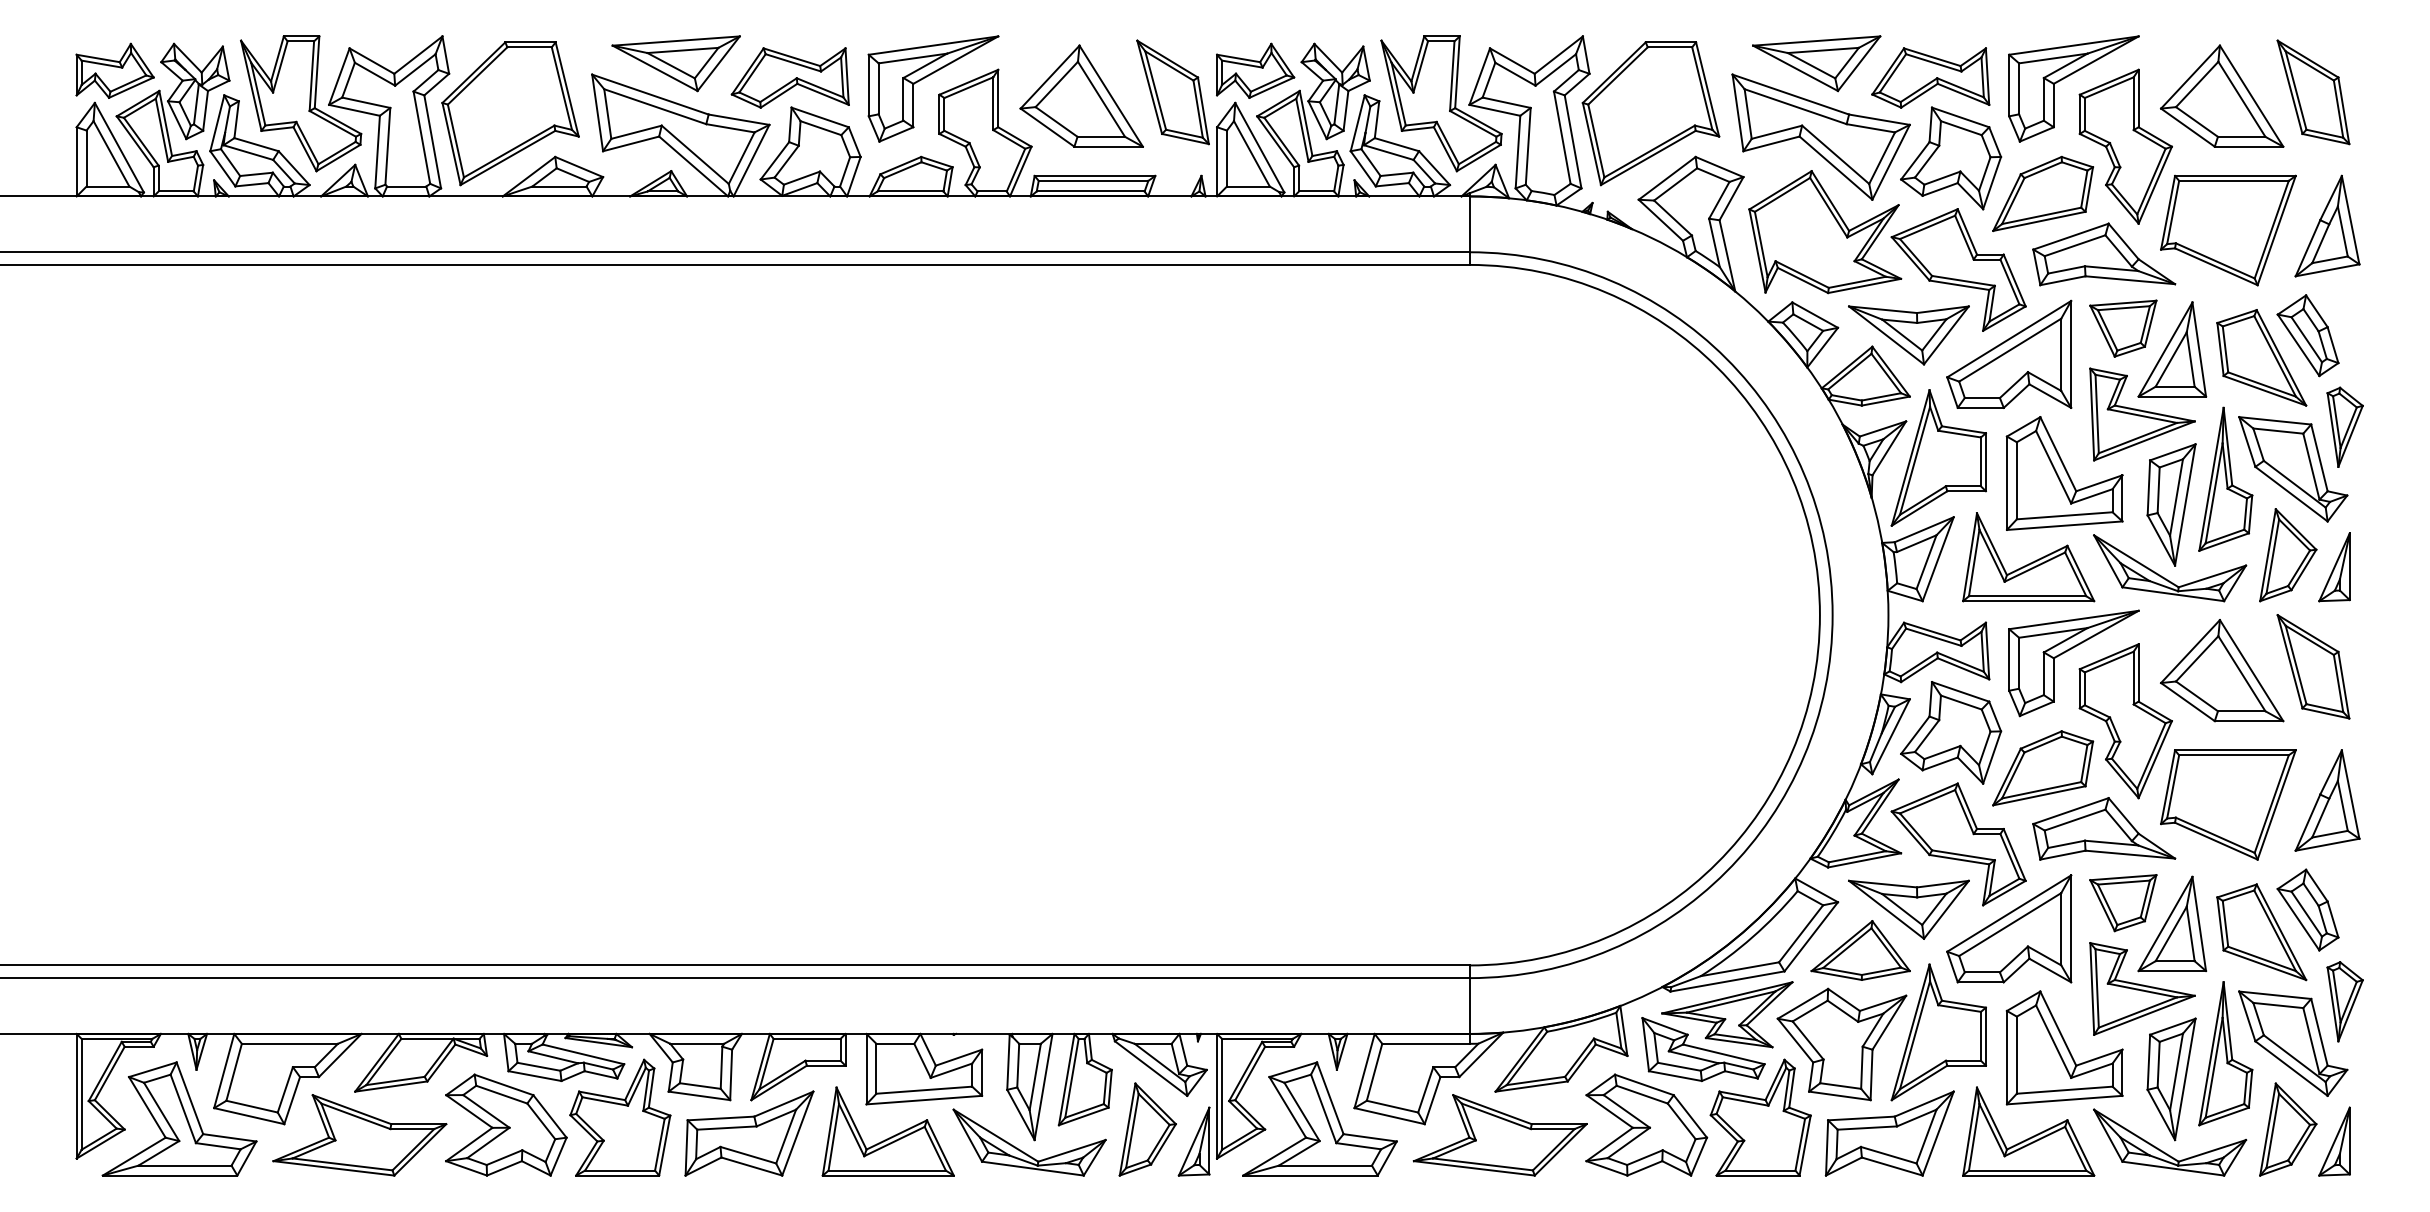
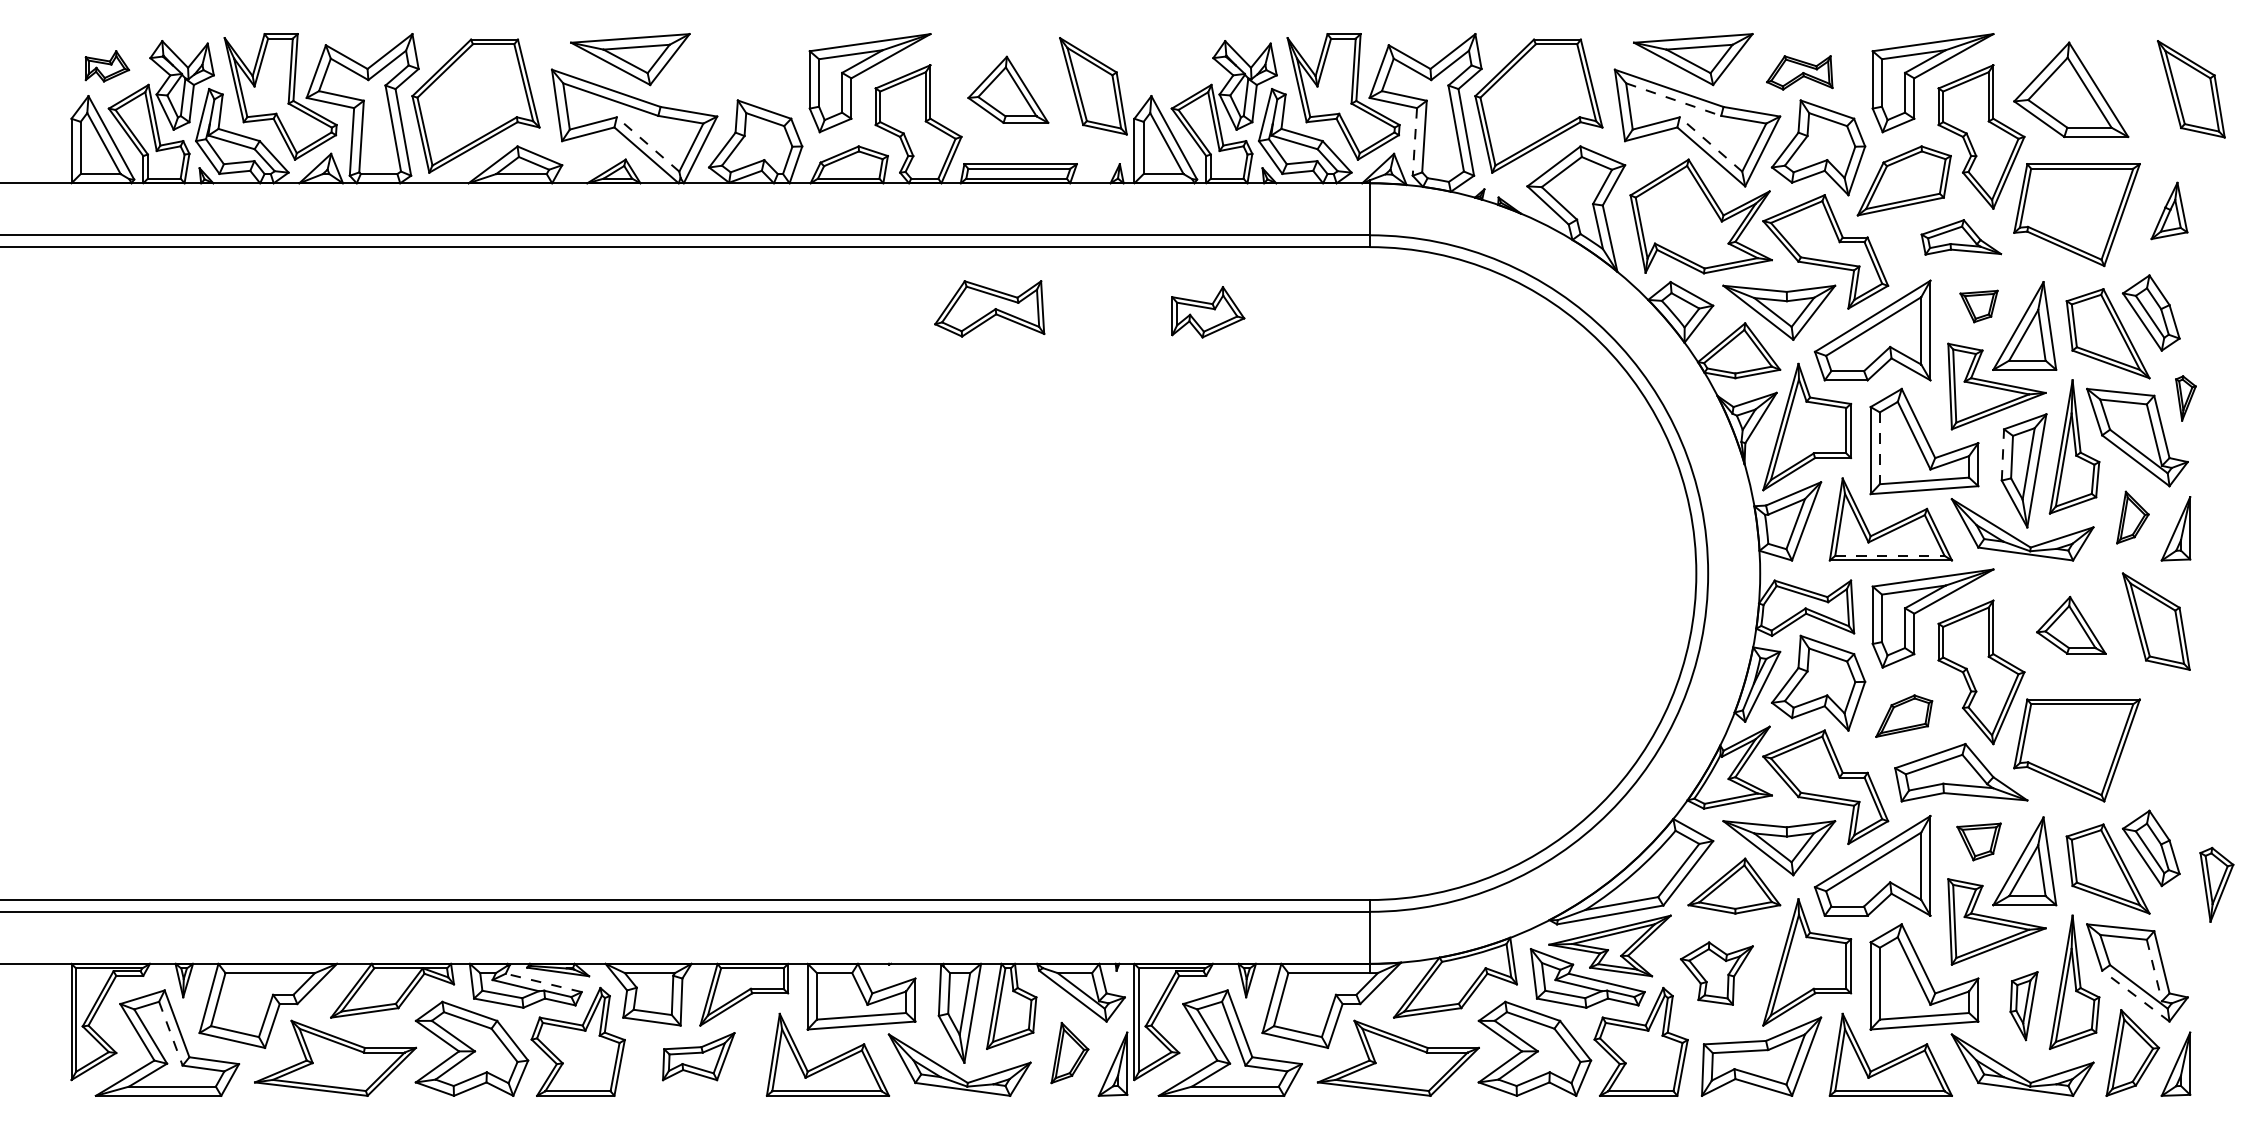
part: (115, 71) -> (107, 66), size x0.6
part: (1255, 71) -> (1208, 312), moved
part: (790, 77) -> (989, 308), moved
part: (1930, 77) -> (1799, 72), size x0.6
part: (2313, 92) -> (2191, 89), moved
part: (1081, 95) -> (1008, 89), size x0.7
line: (1796, 106) -> (1674, 99), solid -> dashed
line: (1517, 151) -> (1414, 141), solid -> dashed
line: (694, 154) -> (647, 144), solid -> dashed
line: (1835, 154) -> (1710, 144), solid -> dashed
part: (2327, 225) -> (2169, 210), size x0.6
part: (2104, 254) -> (1961, 237), size x0.6
part: (2122, 328) -> (1978, 306), size x0.6
part: (2344, 427) -> (2185, 398), size x0.6
line: (2016, 481) -> (1879, 448), solid -> dashed
line: (2148, 487) -> (2002, 454), solid -> dashed
part: (2287, 555) -> (2132, 517), size x0.6
line: (2027, 595) -> (1889, 555), solid -> dashed
part: (2222, 670) -> (2071, 625), size x0.6
part: (2042, 767) -> (1903, 715), size x0.6
part: (2327, 800) -> (2169, 746), removed
part: (2122, 902) -> (1978, 841), size x0.7
part: (2344, 1001) -> (2216, 884), moved
line: (2311, 1041) -> (2154, 970), solid -> dashed
part: (1841, 1044) -> (1716, 973), size x0.6
line: (583, 1053) -> (543, 982), solid -> dashed
line: (2291, 1067) -> (2135, 995), solid -> dashed
part: (2170, 1078) -> (2023, 1005), size x0.6
line: (183, 1109) -> (171, 1034), solid -> dashed
part: (1147, 1129) -> (1069, 1052), size x0.7
part: (749, 1133) -> (698, 1056), size x0.6

